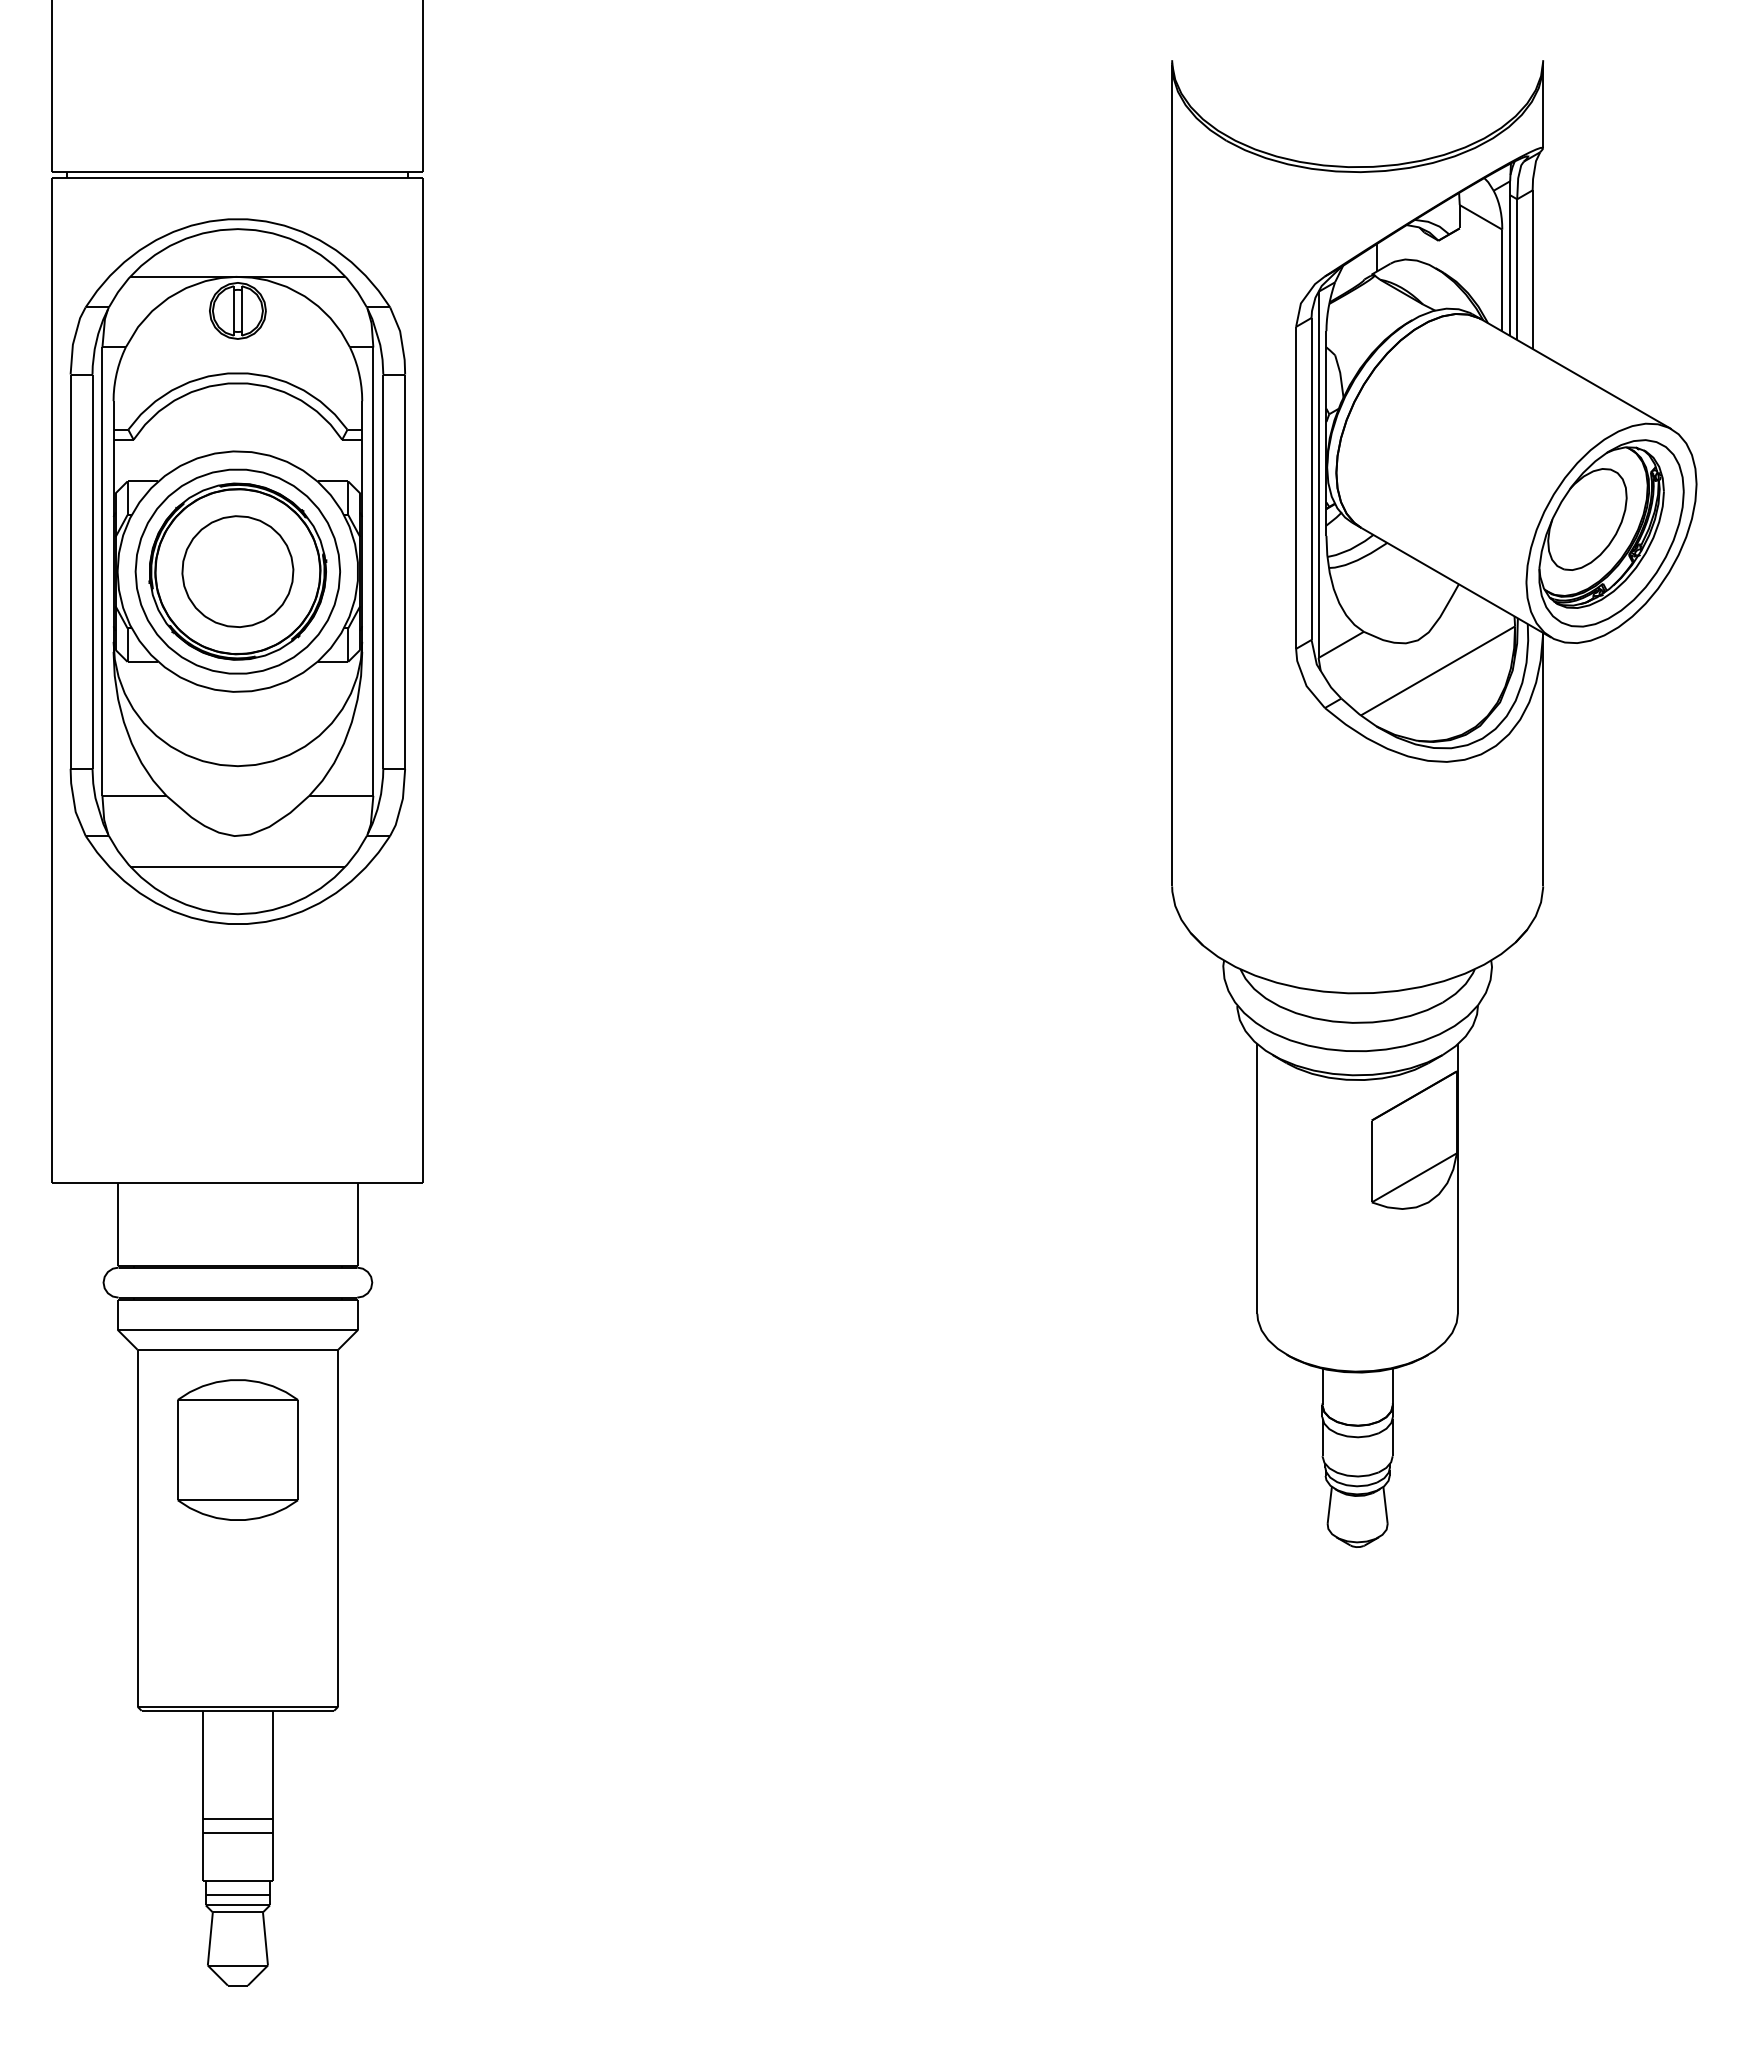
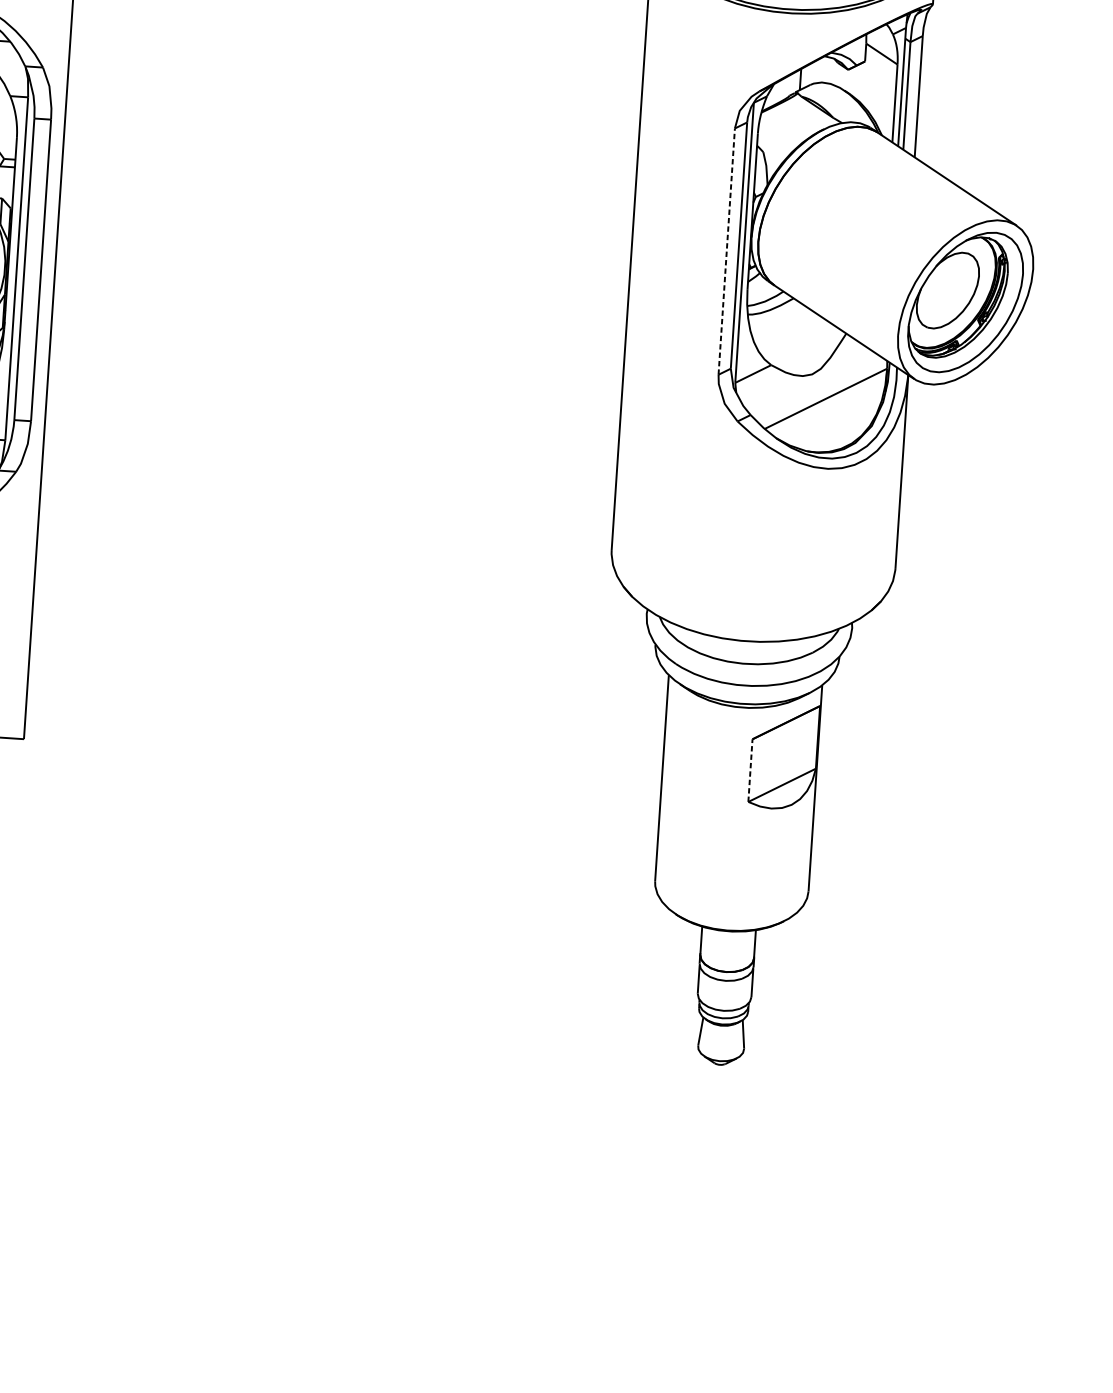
line: (1296, 487) -> (727, 251), solid -> dashed
line: (1371, 1161) -> (750, 770), solid -> dashed

